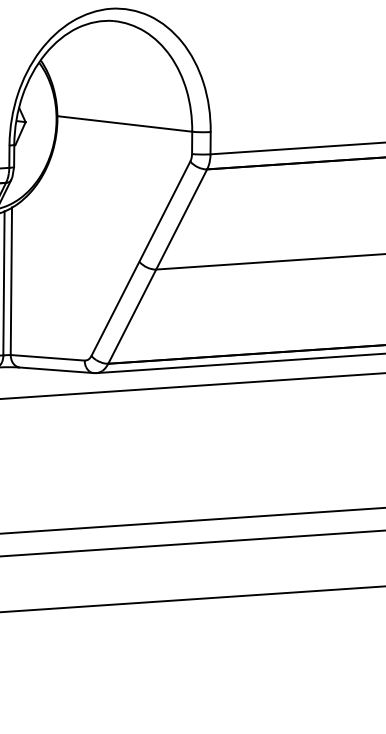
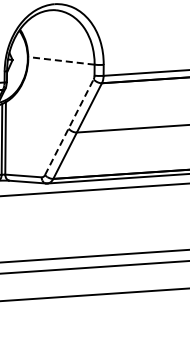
line: (124, 123) -> (61, 60), solid -> dashed
line: (141, 259) -> (69, 127), solid -> dashed

